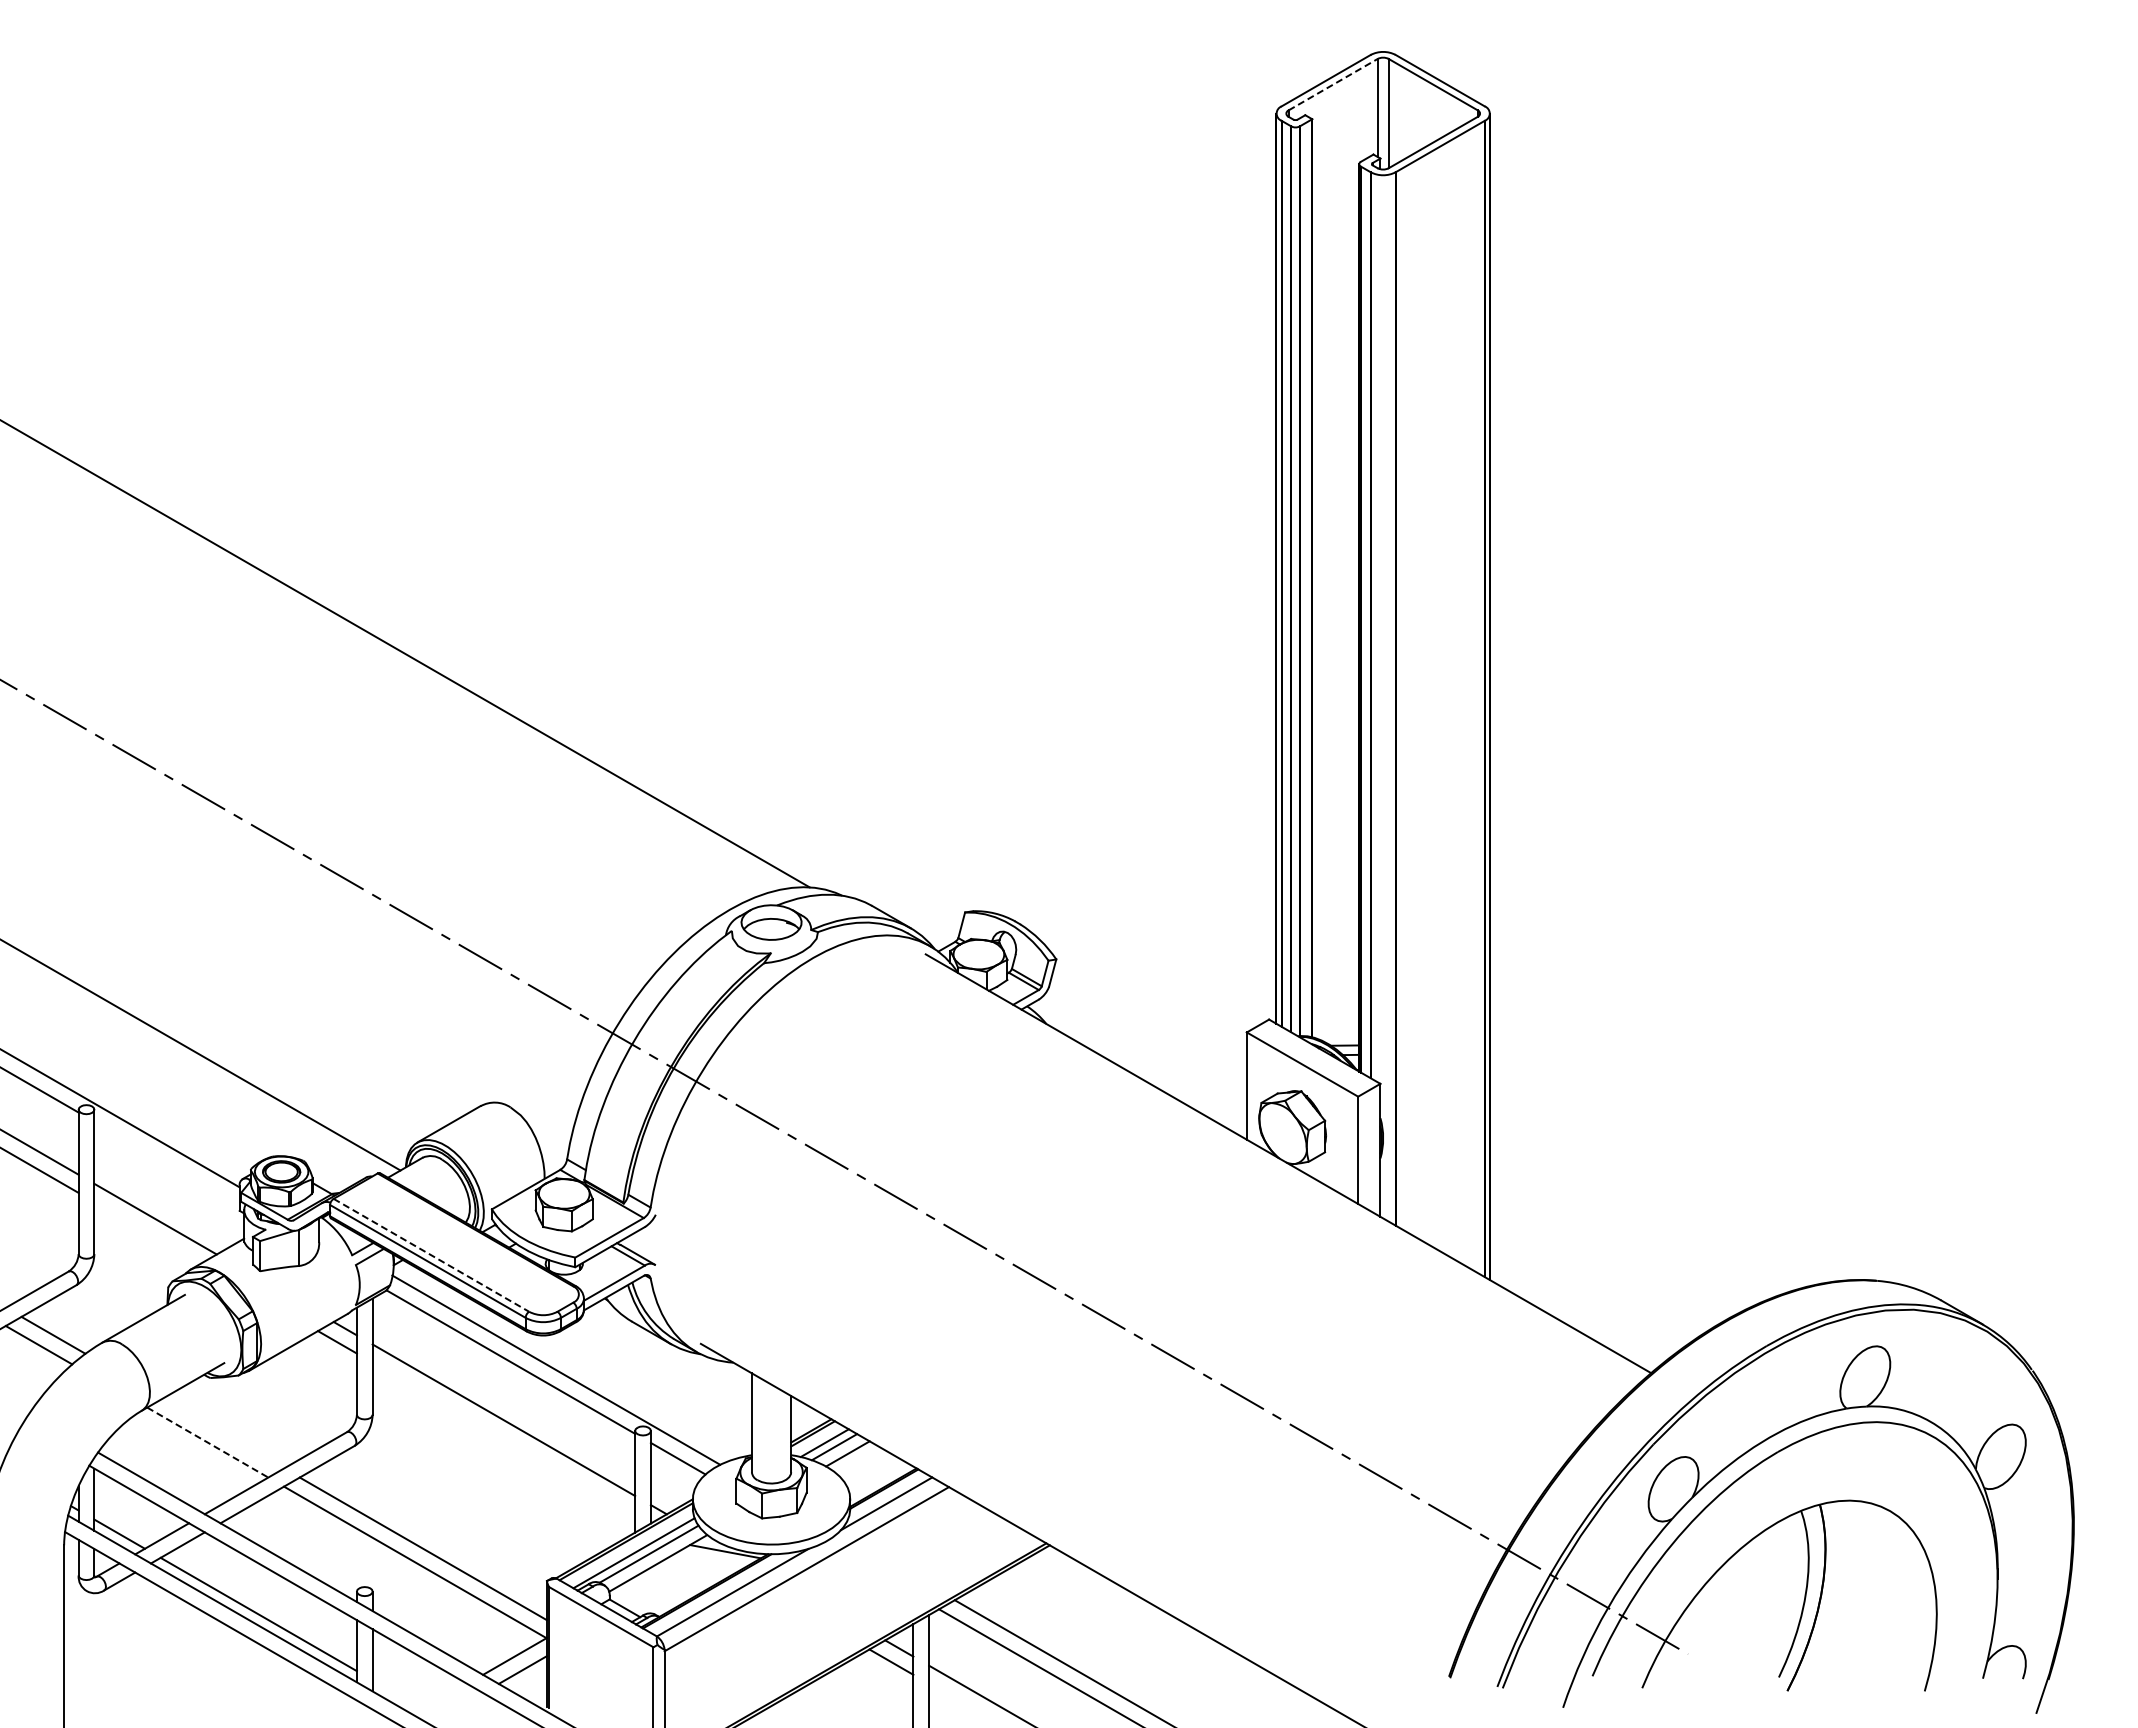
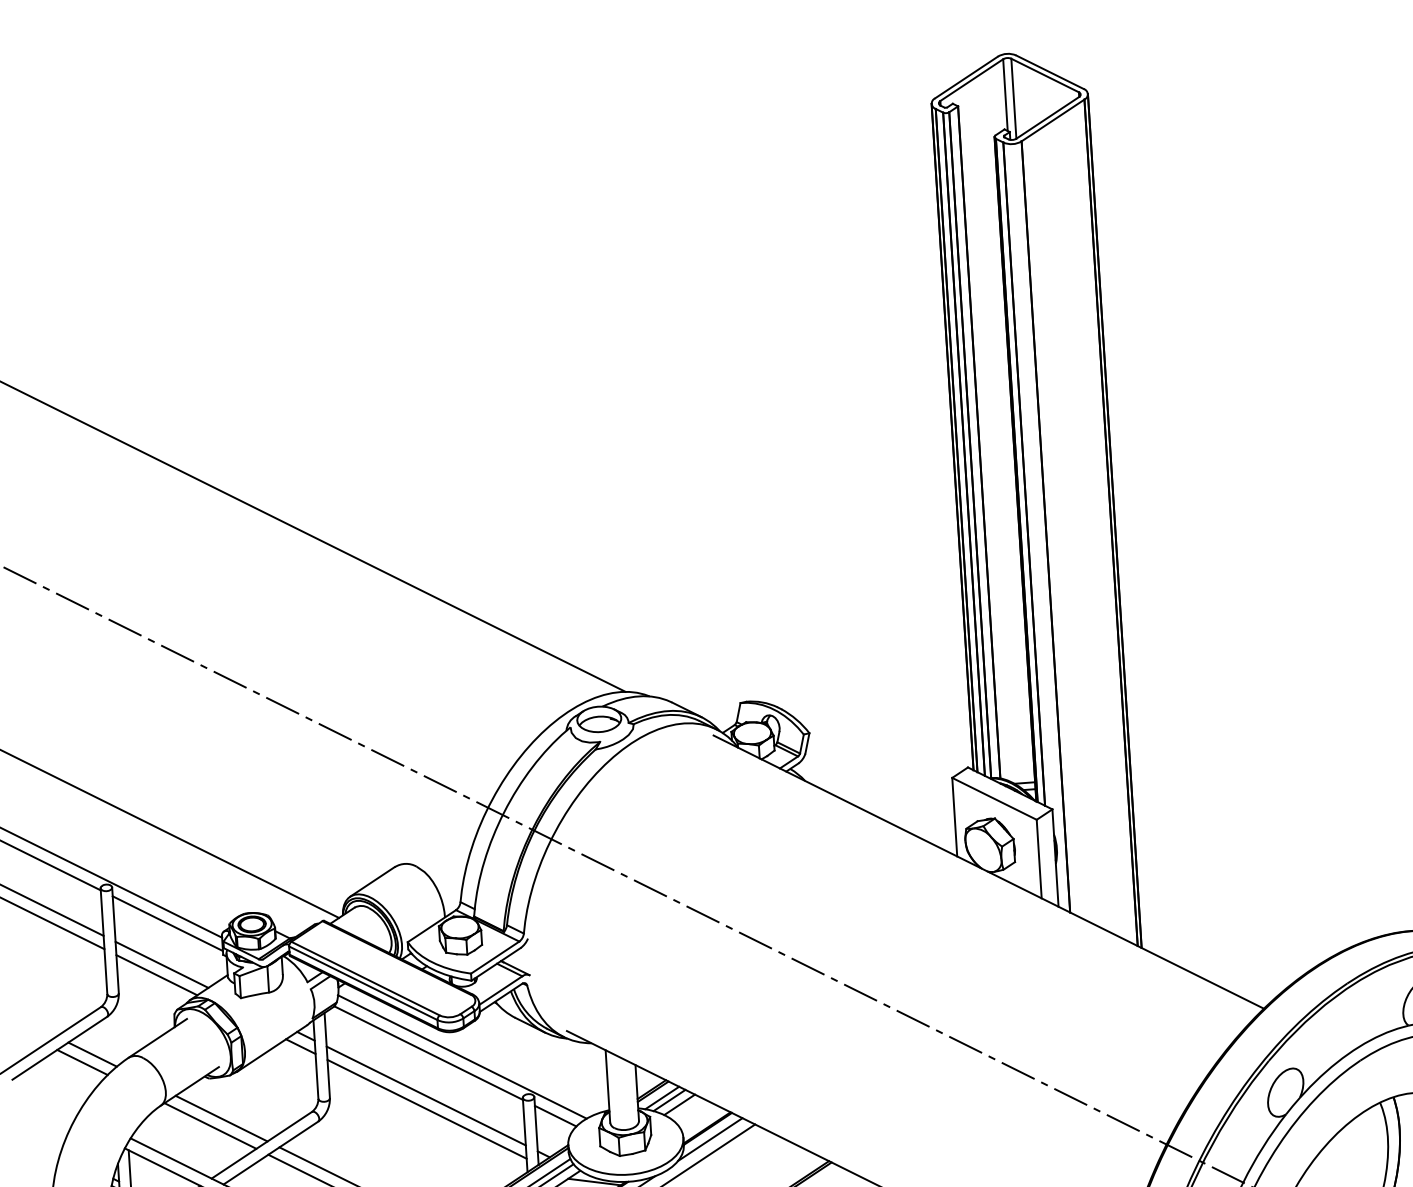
line: (1333, 84) -> (972, 79), dashed -> solid
line: (166, 1163) -> (167, 923), added
line: (147, 1232) -> (156, 975), added
line: (431, 1255) -> (365, 978), dashed -> solid
line: (223, 1433) -> (221, 1118), added
line: (503, 1438) -> (426, 1109), added
line: (207, 1442) -> (210, 1125), dashed -> solid

